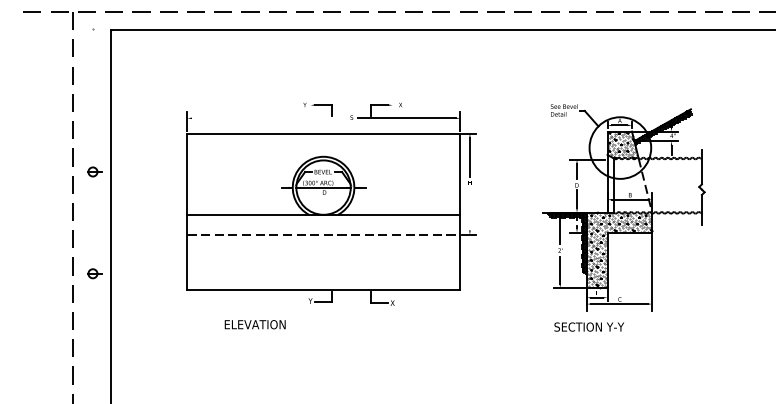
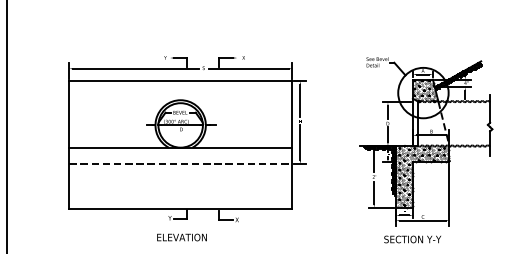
line: (268, 118) -> (135, 68), added
line: (469, 208) -> (300, 142), added
text: (254, 324) -> (181, 237), moved
text: (589, 326) -> (412, 239), moved

